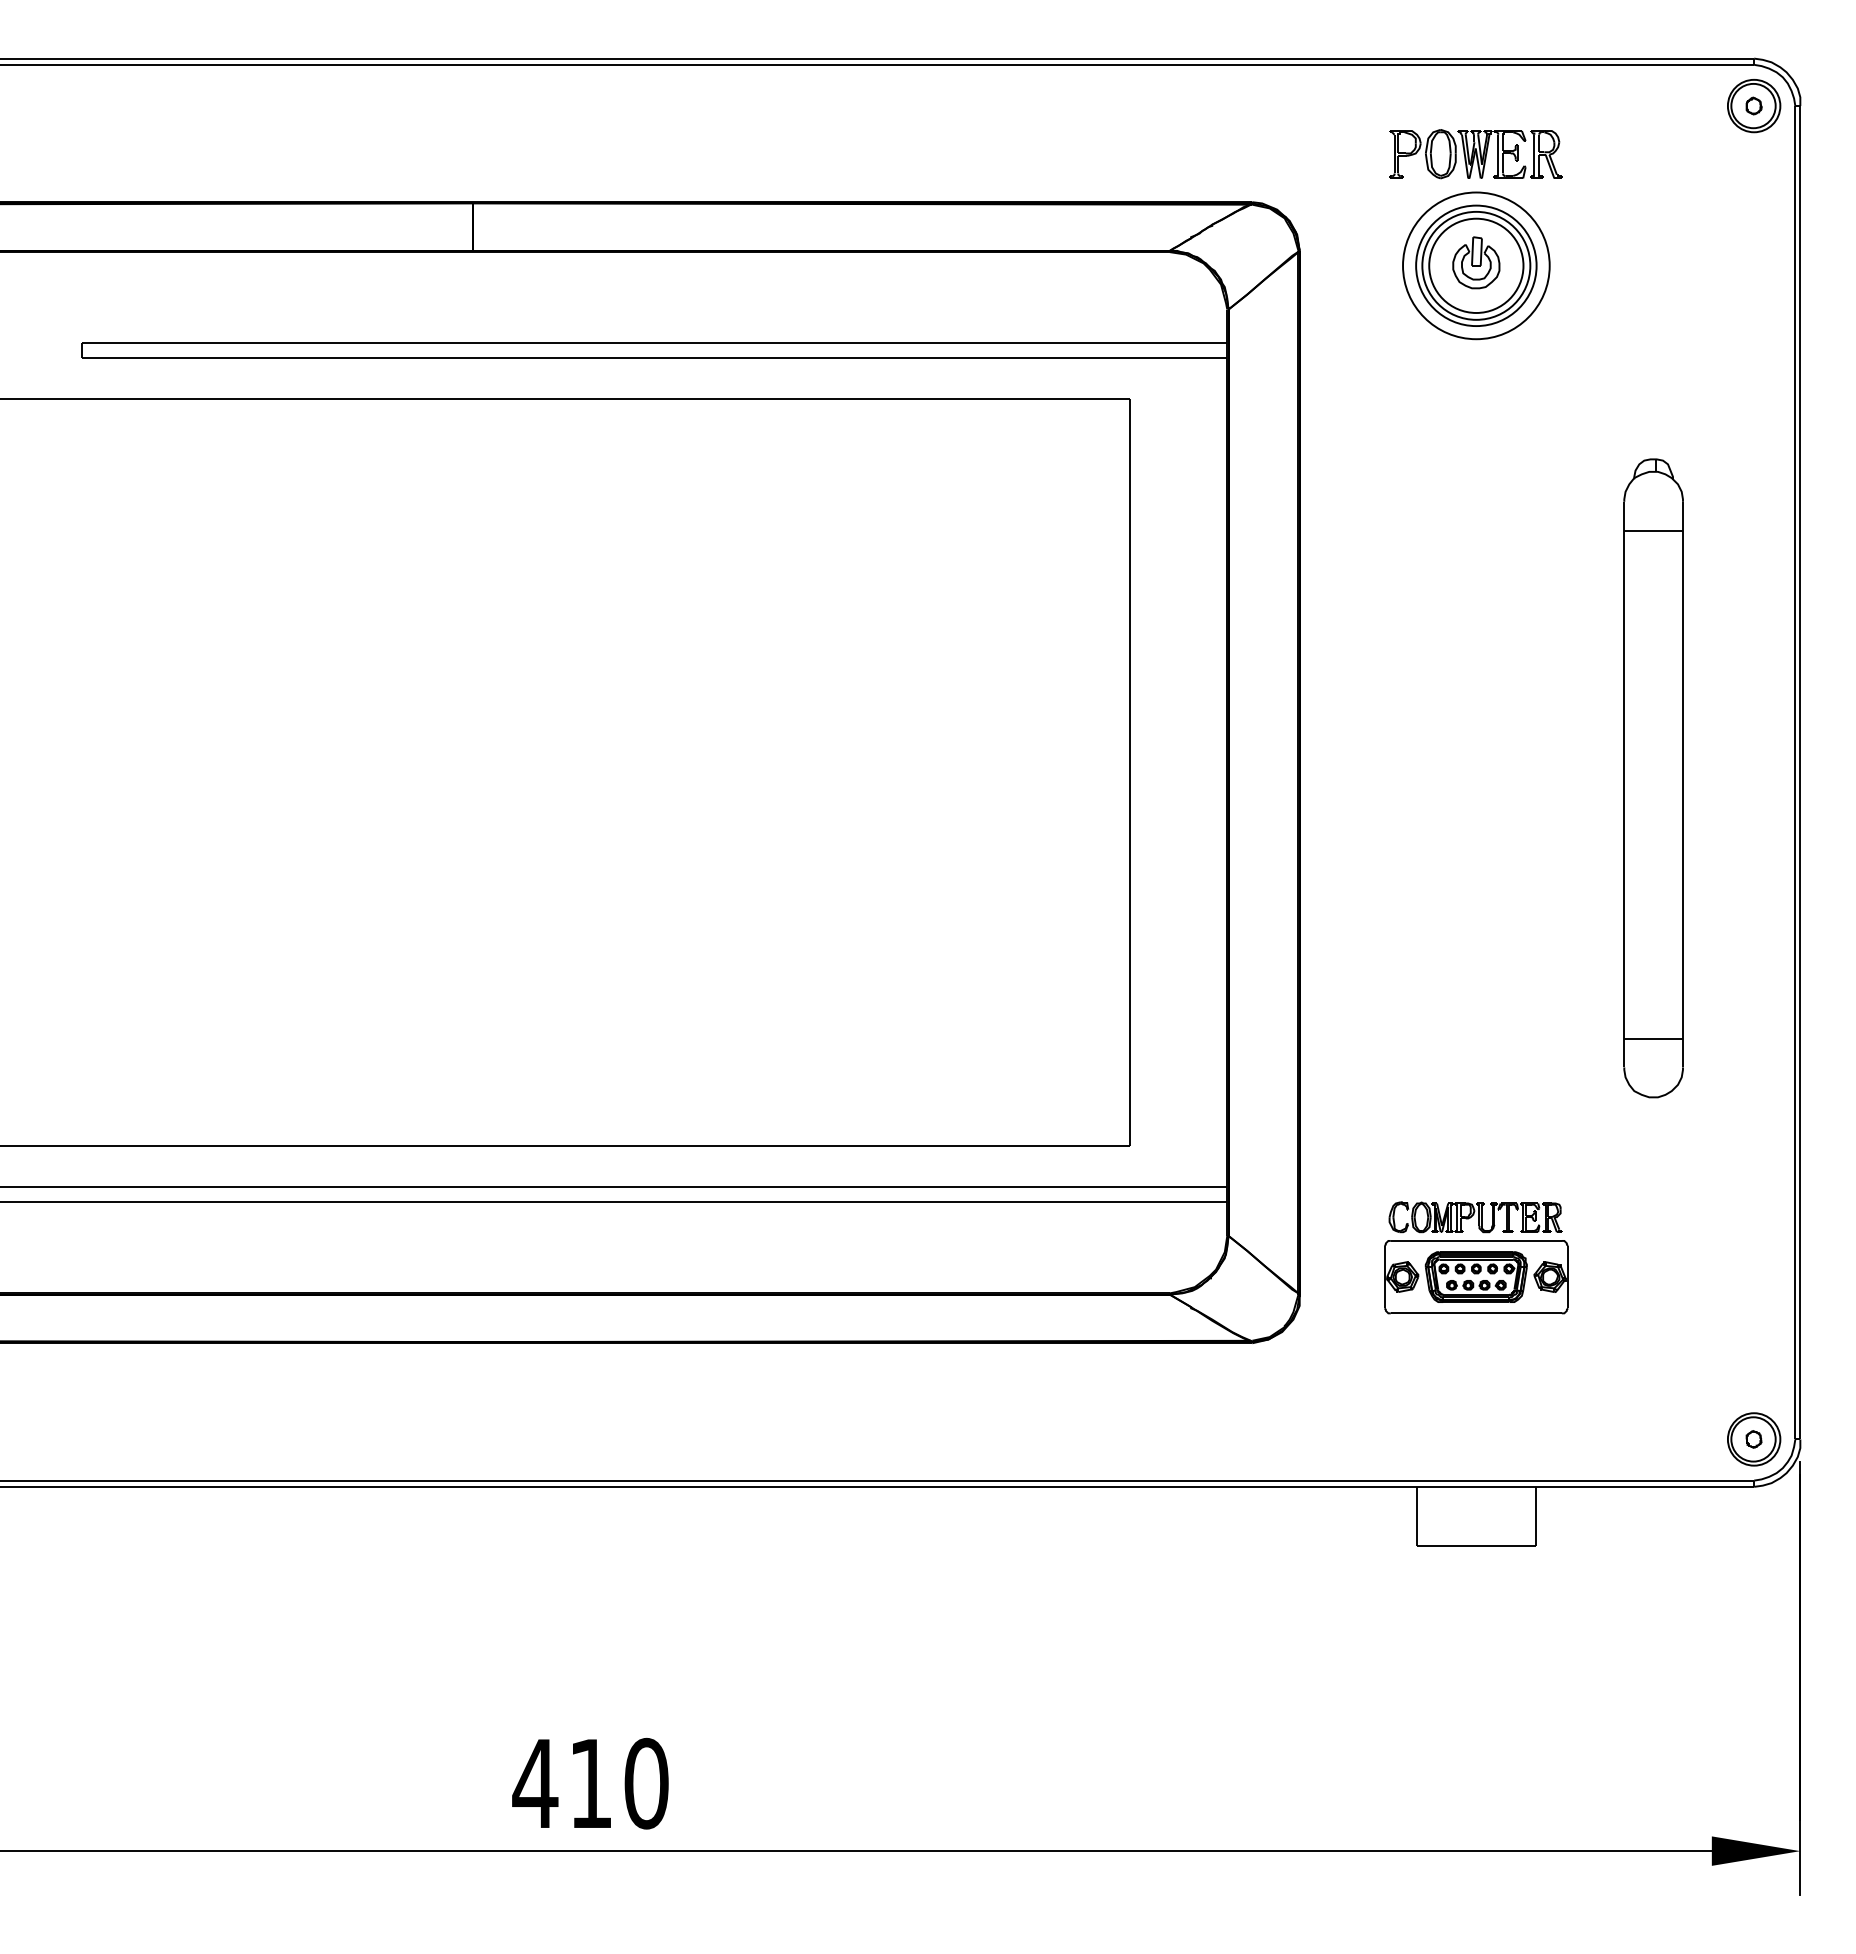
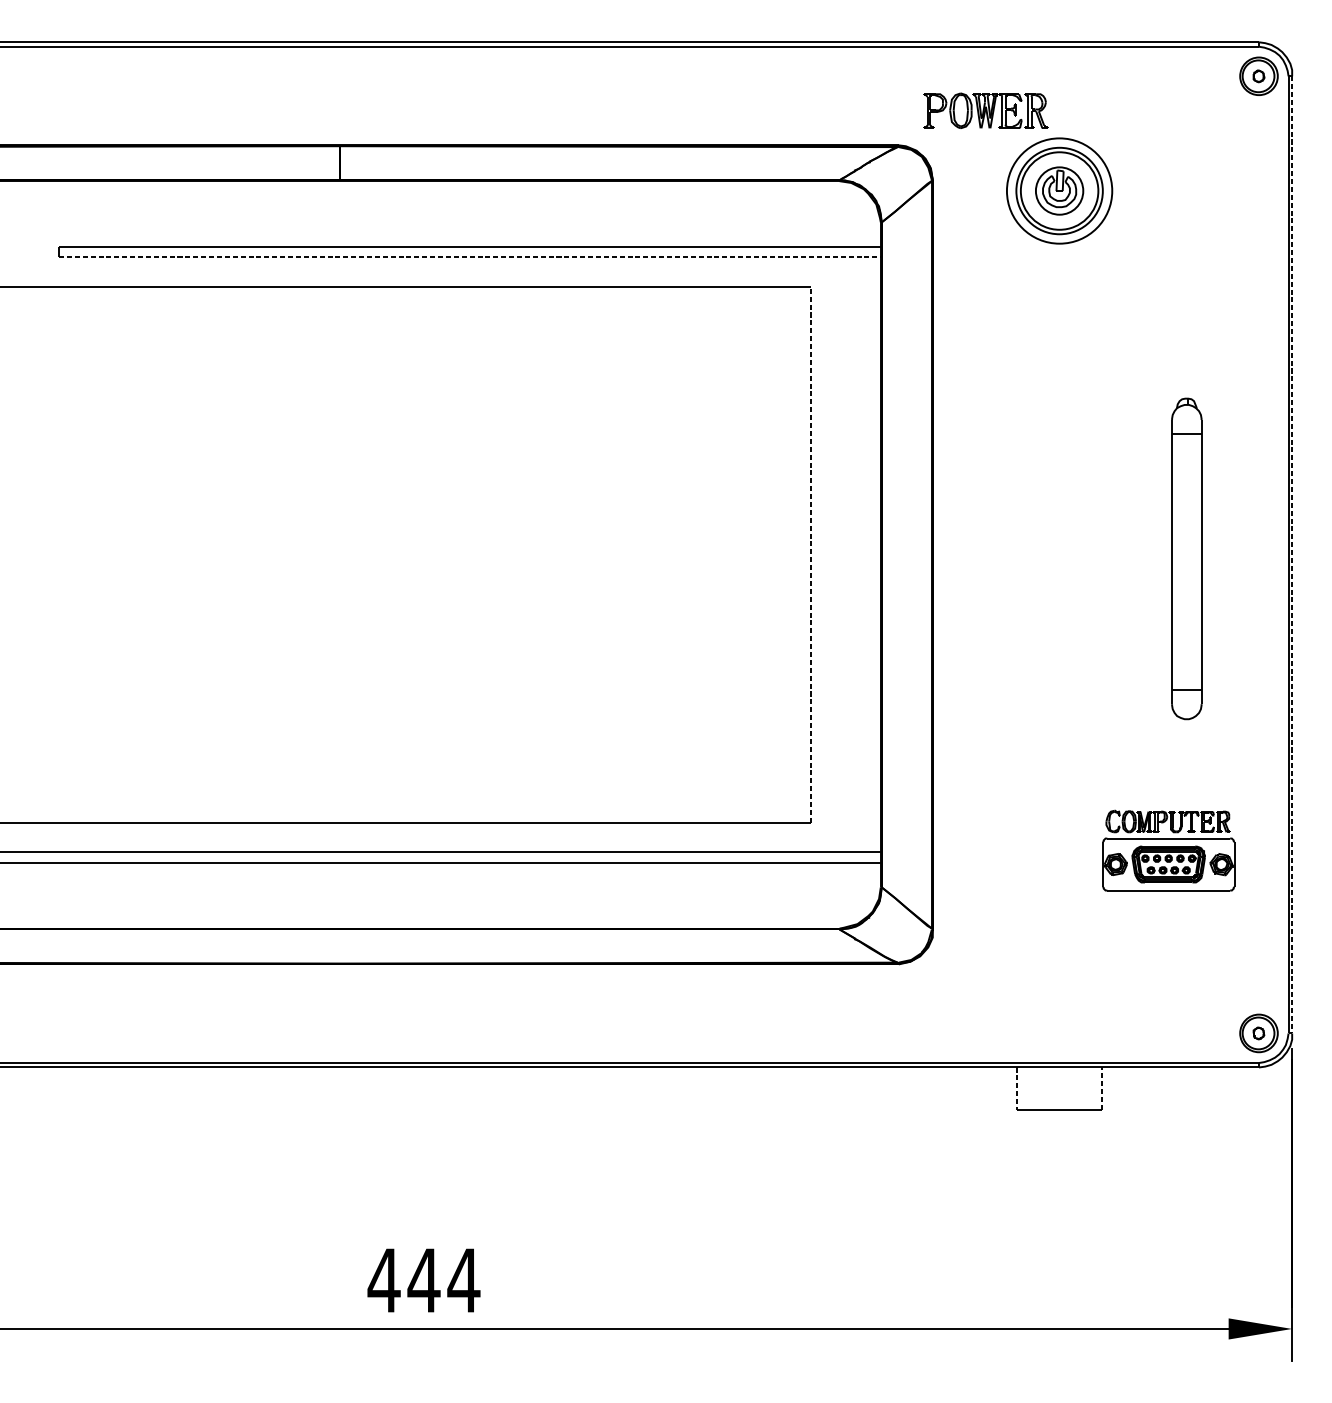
part: (1475, 154) -> (985, 111), moved
circle: (1476, 265) -> (1059, 190), size x0.7
line: (655, 358) -> (470, 257), solid -> dashed
line: (1129, 772) -> (810, 554), solid -> dashed
line: (1800, 772) -> (1292, 554), solid -> dashed
part: (1653, 778) -> (1186, 559), size x0.7
part: (1476, 1257) -> (1168, 850), moved
line: (1535, 1515) -> (1102, 1088), solid -> dashed
line: (1417, 1516) -> (1017, 1088), solid -> dashed
text: (618, 1783) -> (443, 1280), 410 -> 444

